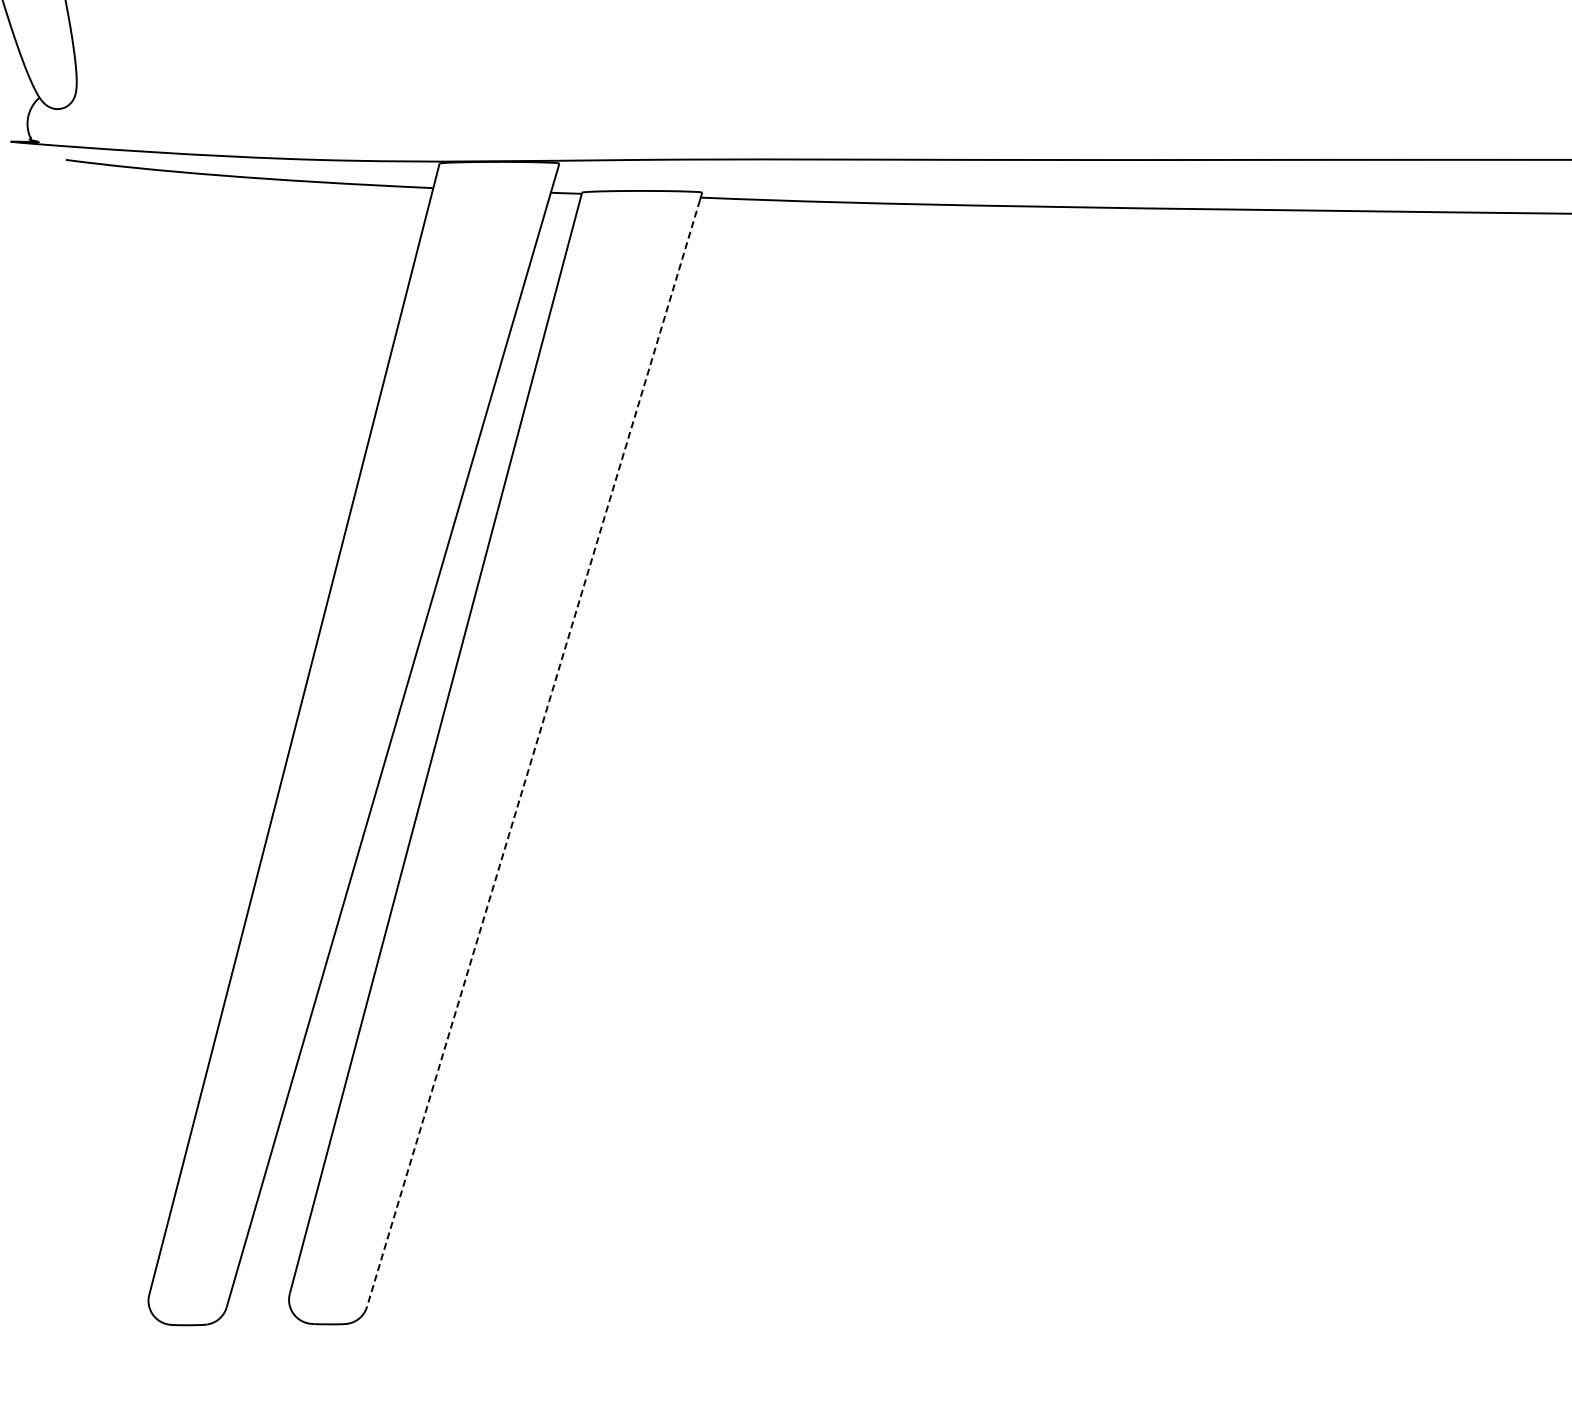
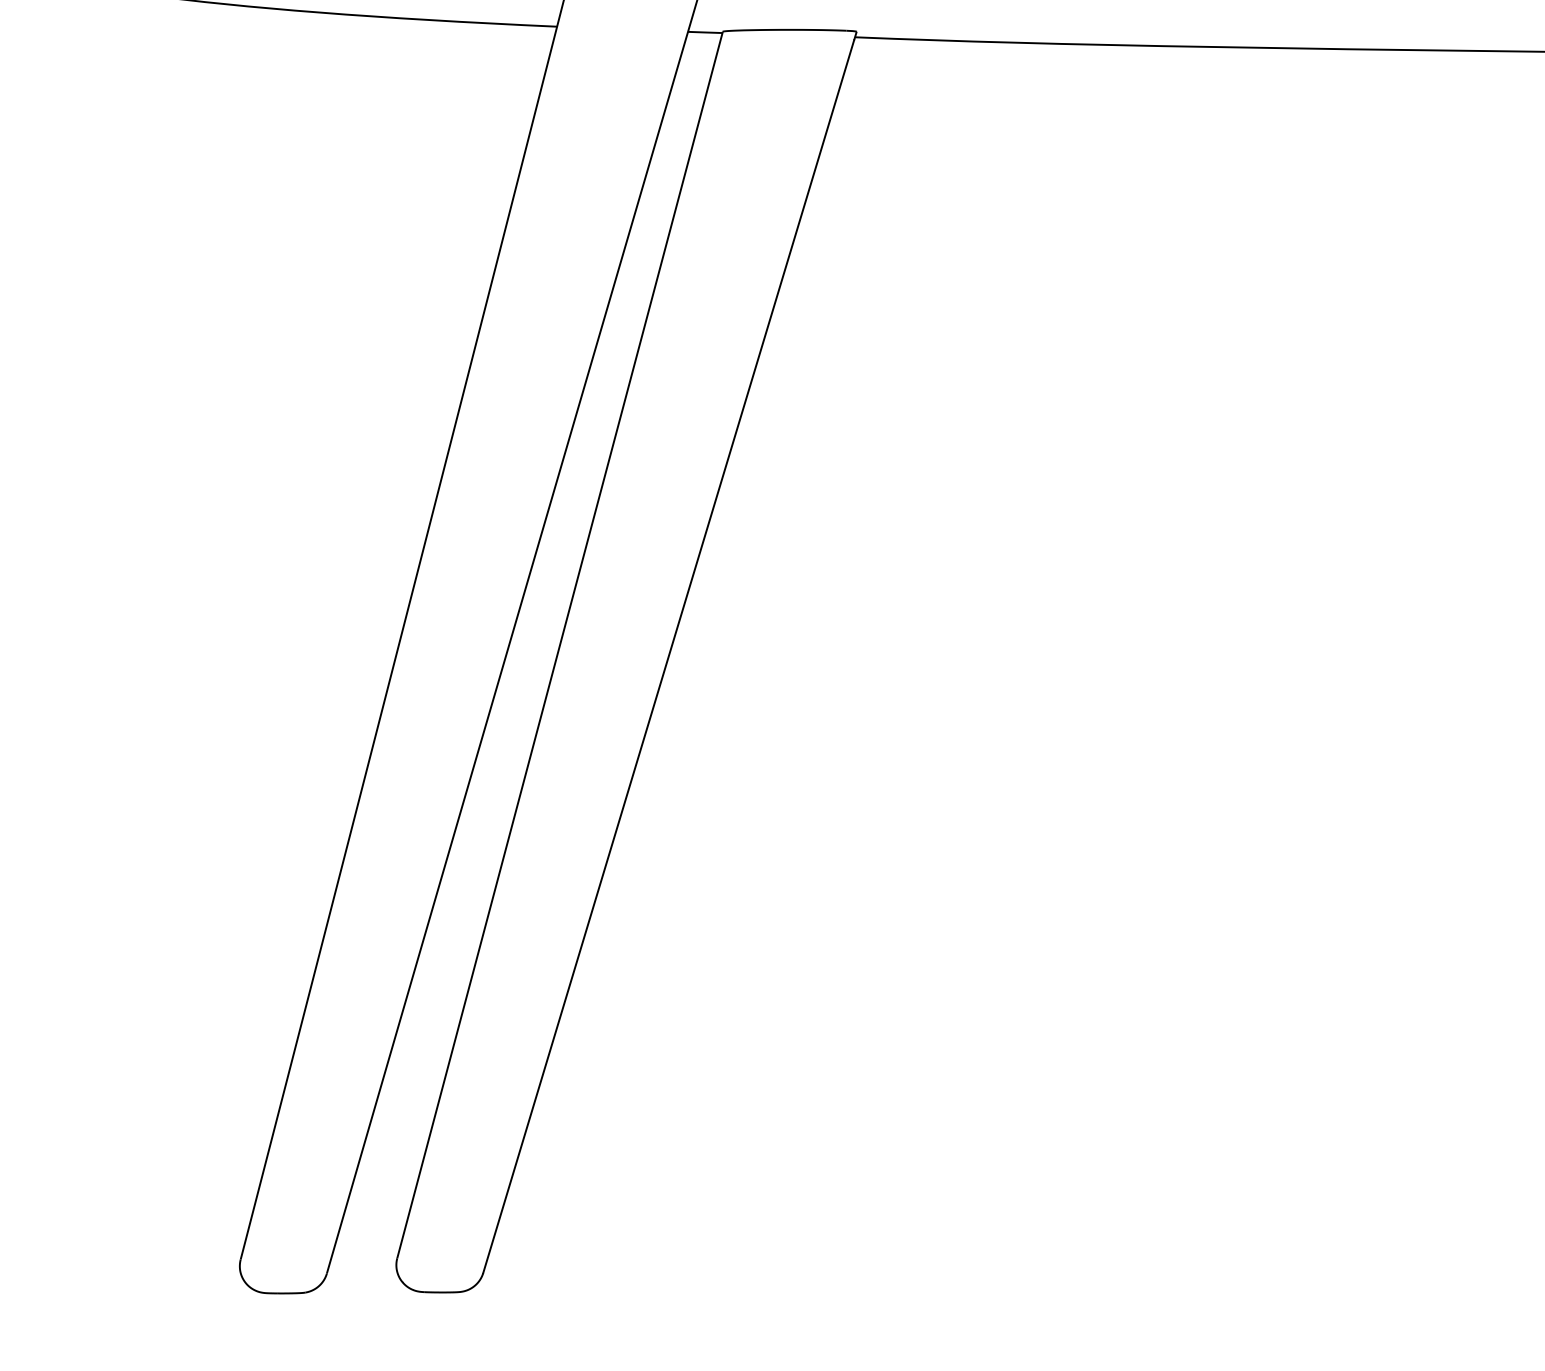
line: (533, 753) -> (668, 656), dashed -> solid

